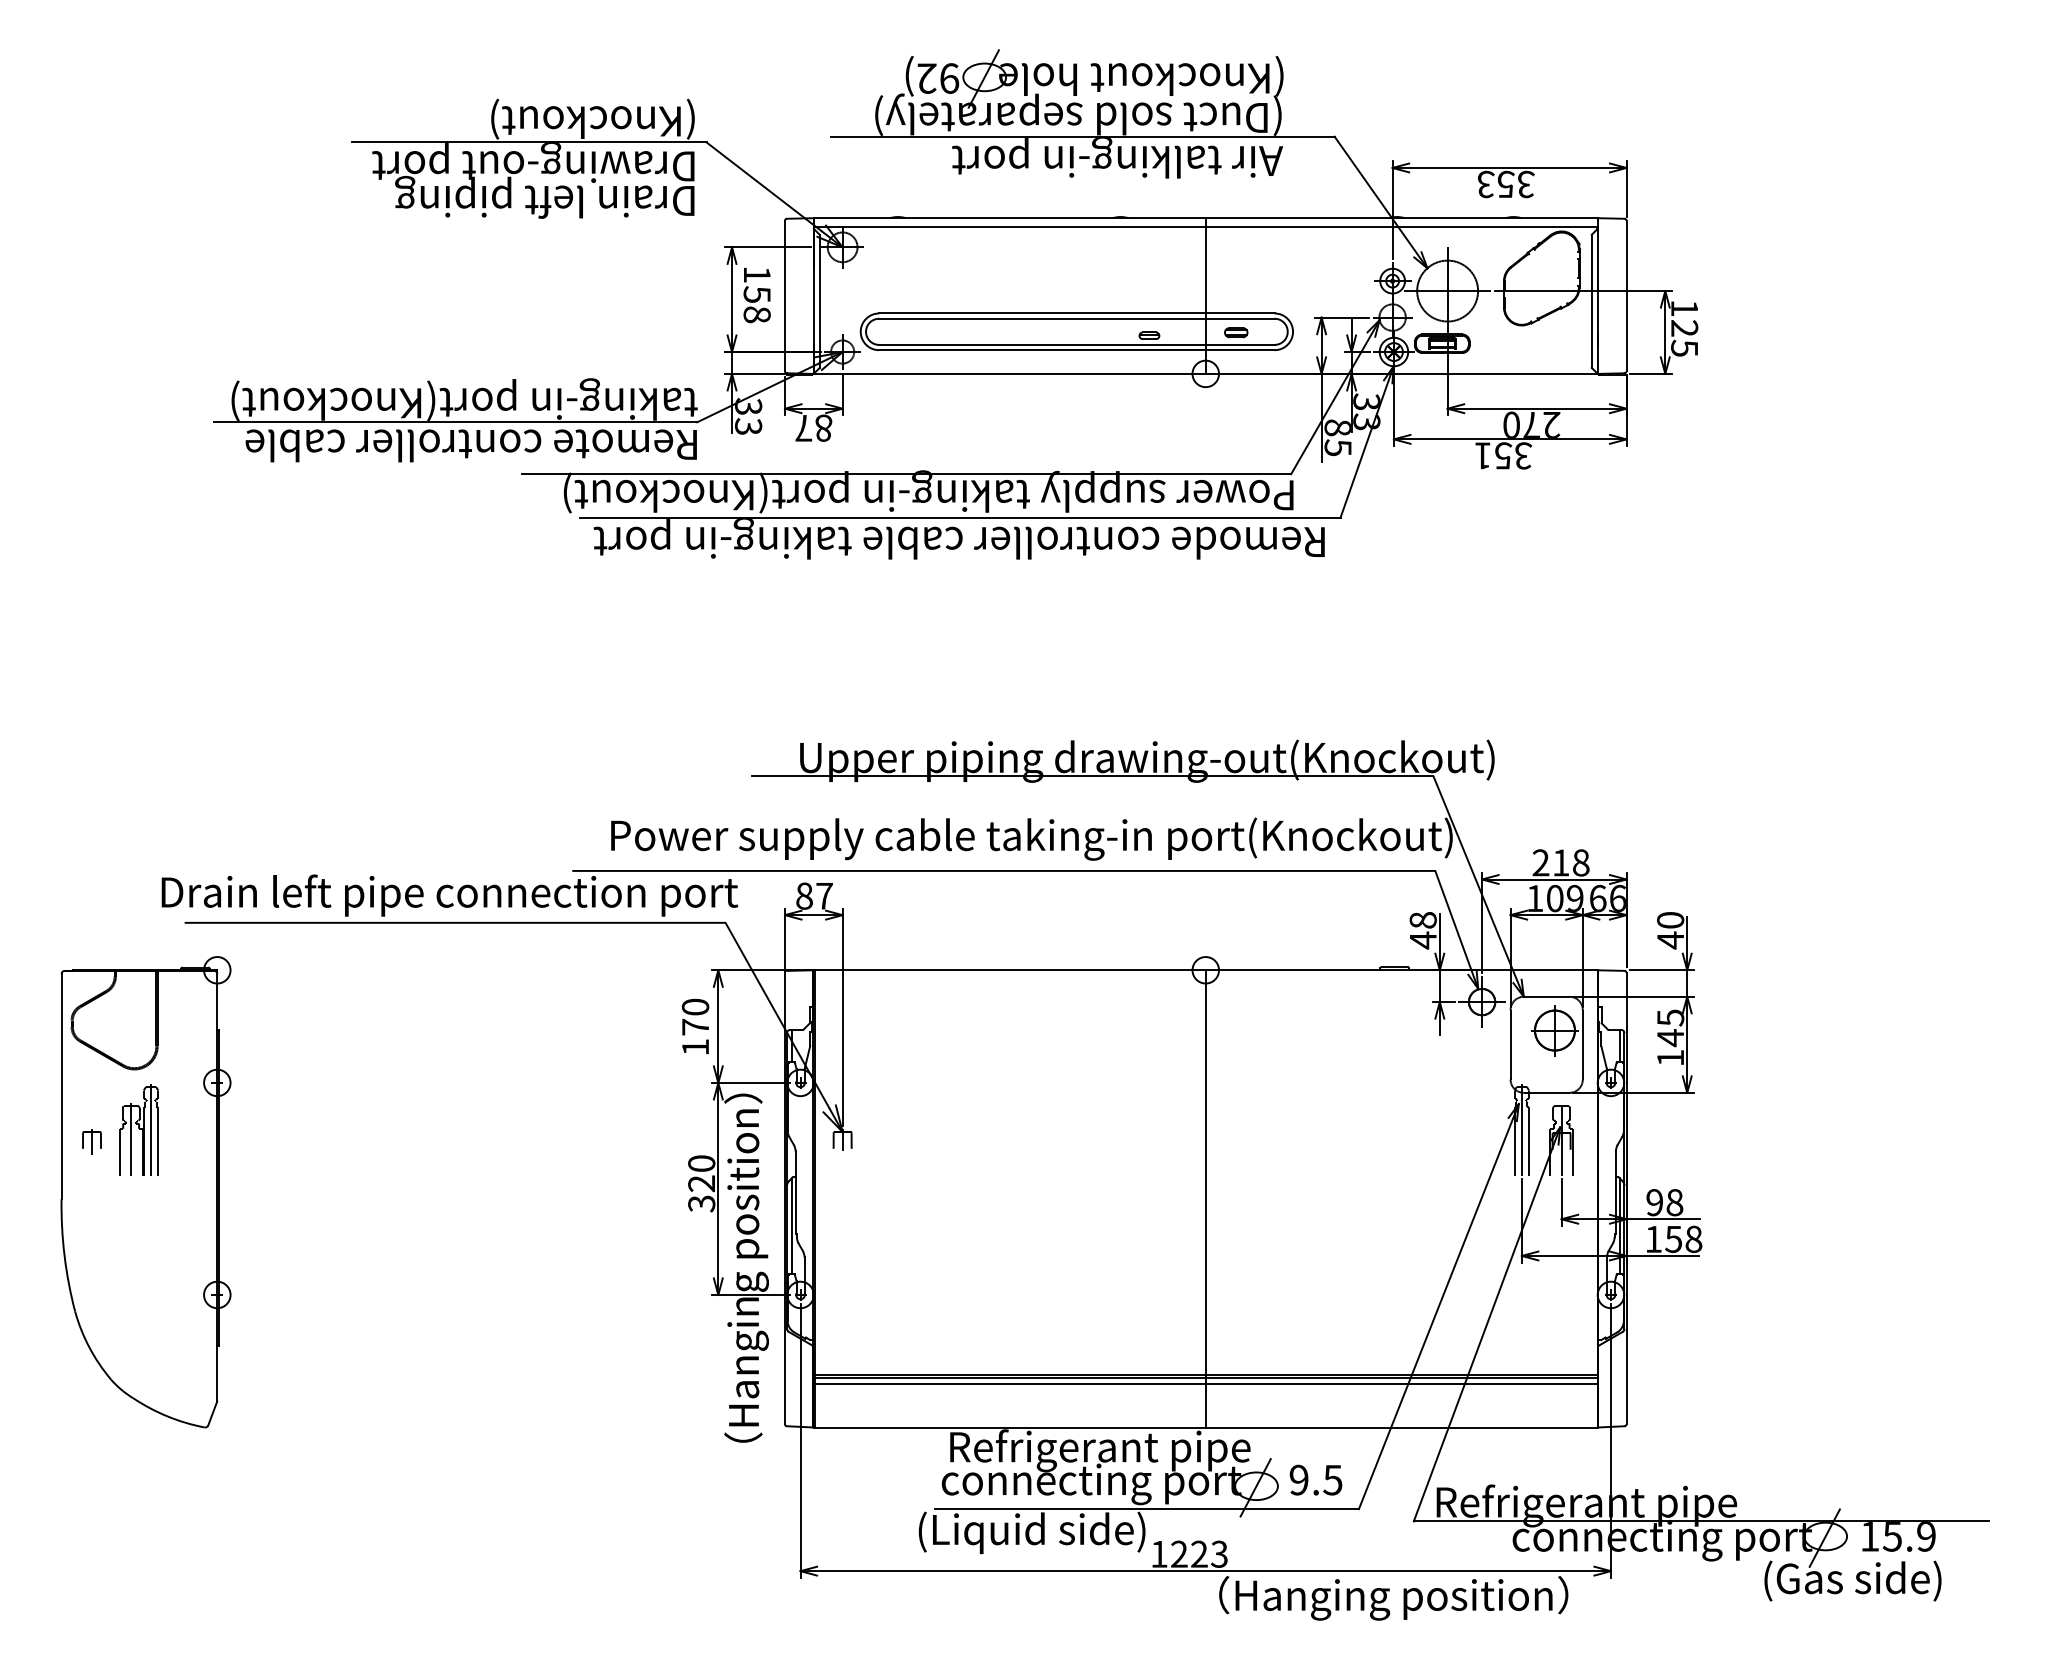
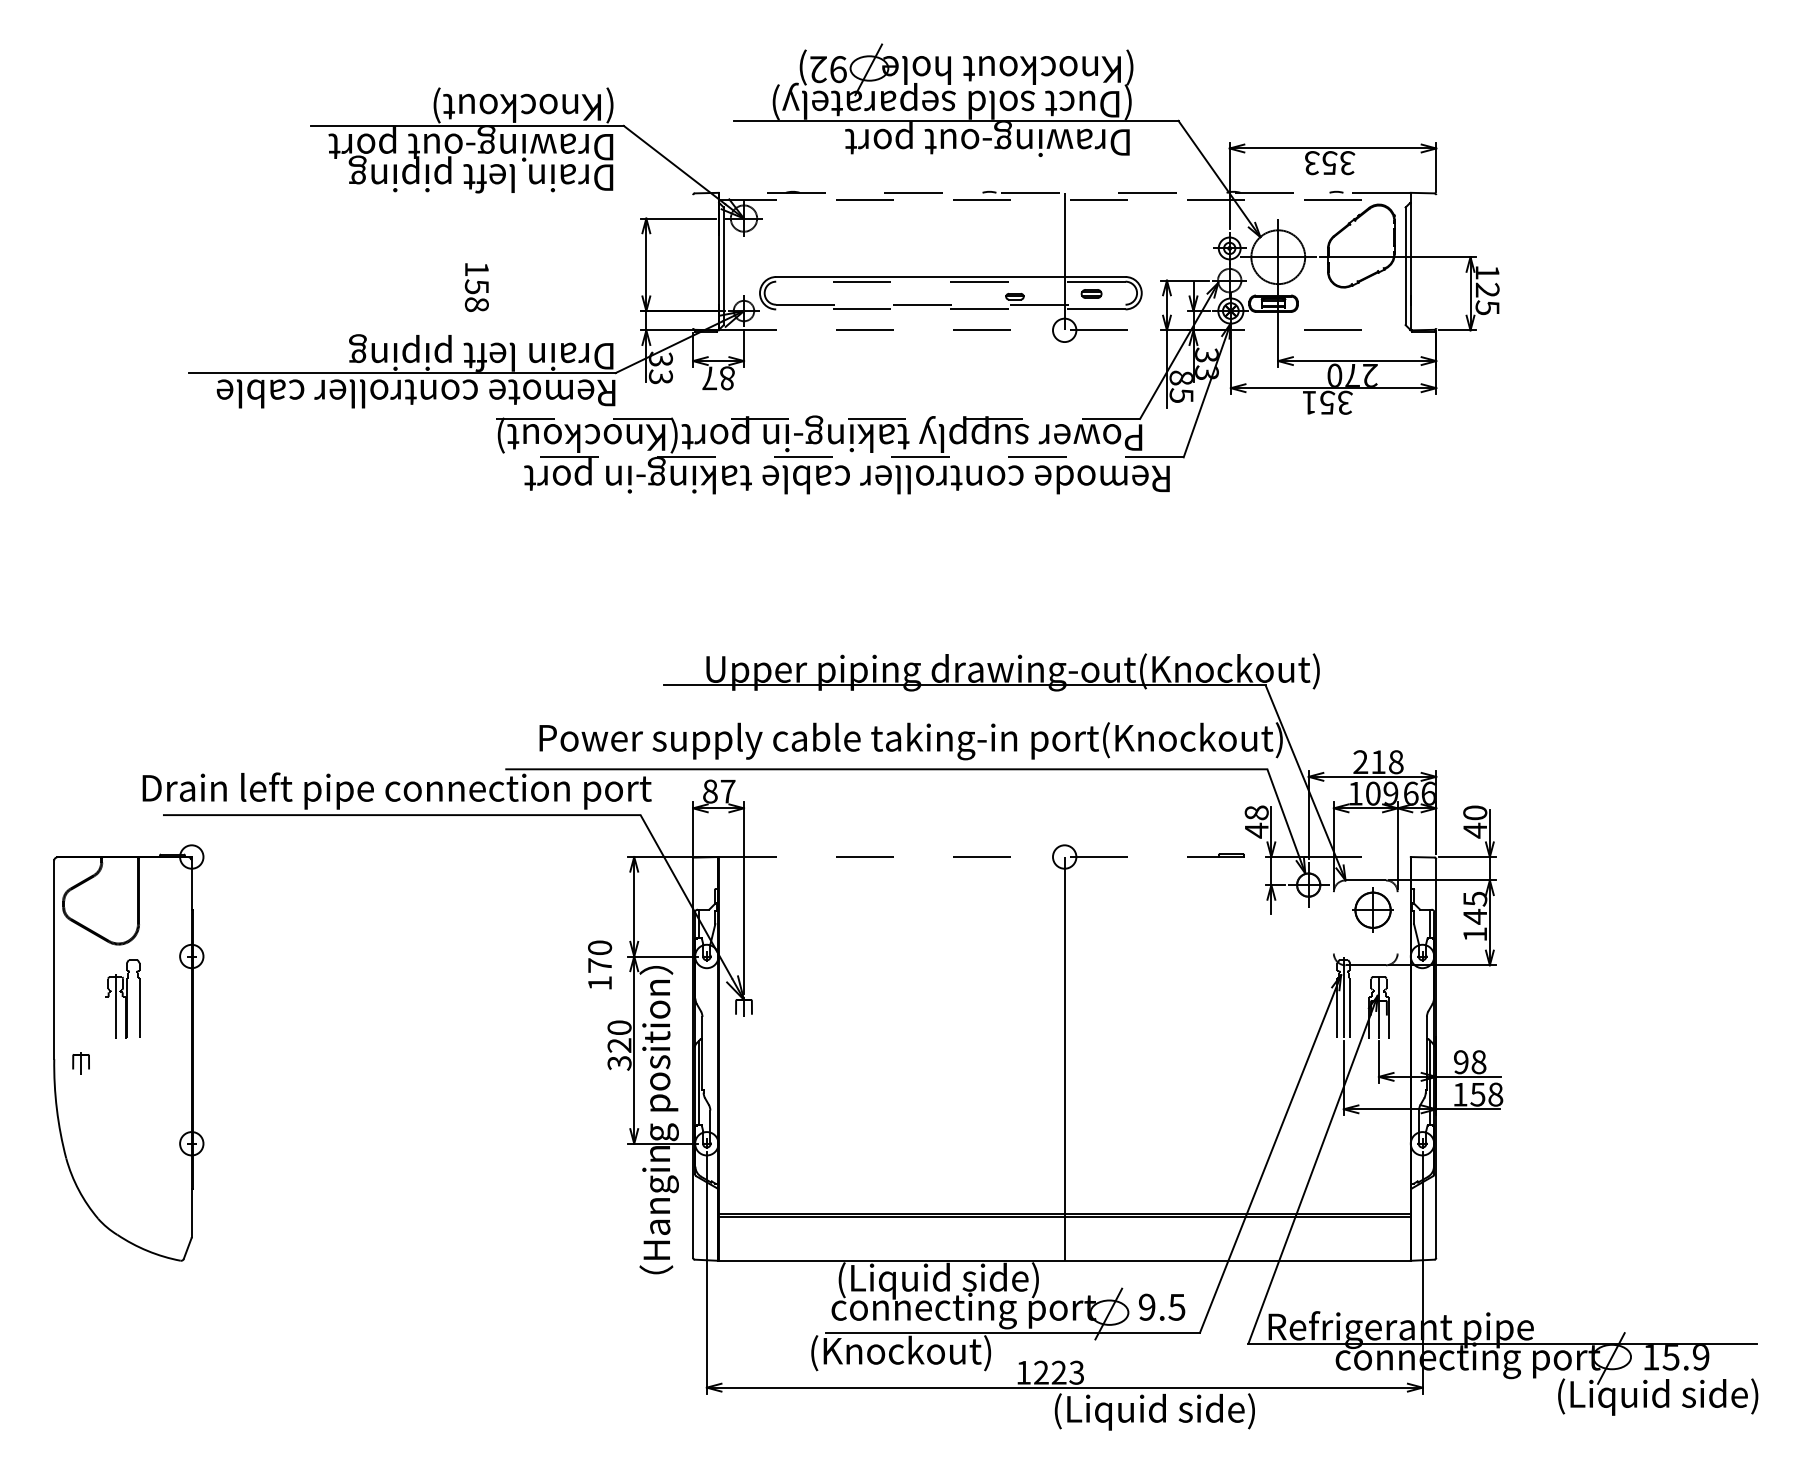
text: (1117, 158) -> (986, 140), Air talking-in port -> Drawing-out port
line: (1205, 218) -> (1064, 193), solid -> dashed
line: (1205, 226) -> (1064, 200), solid -> dashed
text: (756, 295) -> (476, 287), moved
line: (785, 295) -> (693, 261), removed
line: (1626, 295) -> (1436, 261), removed
line: (1076, 318) -> (950, 281), solid -> dashed
line: (1076, 344) -> (950, 304), solid -> dashed
line: (1076, 350) -> (950, 309), solid -> dashed
line: (1205, 373) -> (1064, 330), solid -> dashed
text: (464, 399) -> (410, 352), taking-in port(Knockout) -> Drain left piping
line: (906, 474) -> (800, 419), solid -> dashed
line: (959, 517) -> (847, 457), solid -> dashed
line: (1205, 970) -> (1064, 857), solid -> dashed
text: (695, 1025) -> (599, 964), moved
line: (1510, 1044) -> (1333, 922), removed
line: (1582, 1044) -> (1397, 922), removed
line: (151, 1129) -> (133, 997), removed
part: (91, 1141) -> (80, 1062), moved
line: (119, 1151) -> (105, 1017), removed
line: (1205, 1384) -> (1064, 1222), removed
text: (1100, 1450) -> (971, 1281), Refrigerant pipe -> (Liquid side)
text: (1040, 1532) -> (918, 1353), (Liquid side) -> (Knockout)
text: (1883, 1581) -> (1663, 1396), (Gas side) -> (Liquid side)
text: (1381, 1598) -> (1219, 1411), （Hanging position） -> (Liquid side)

